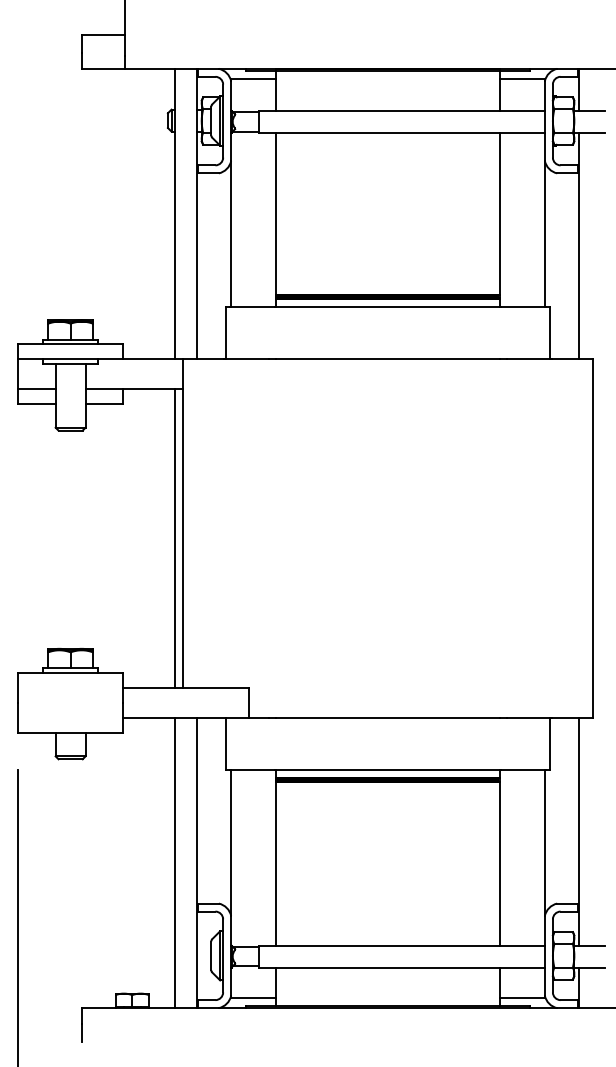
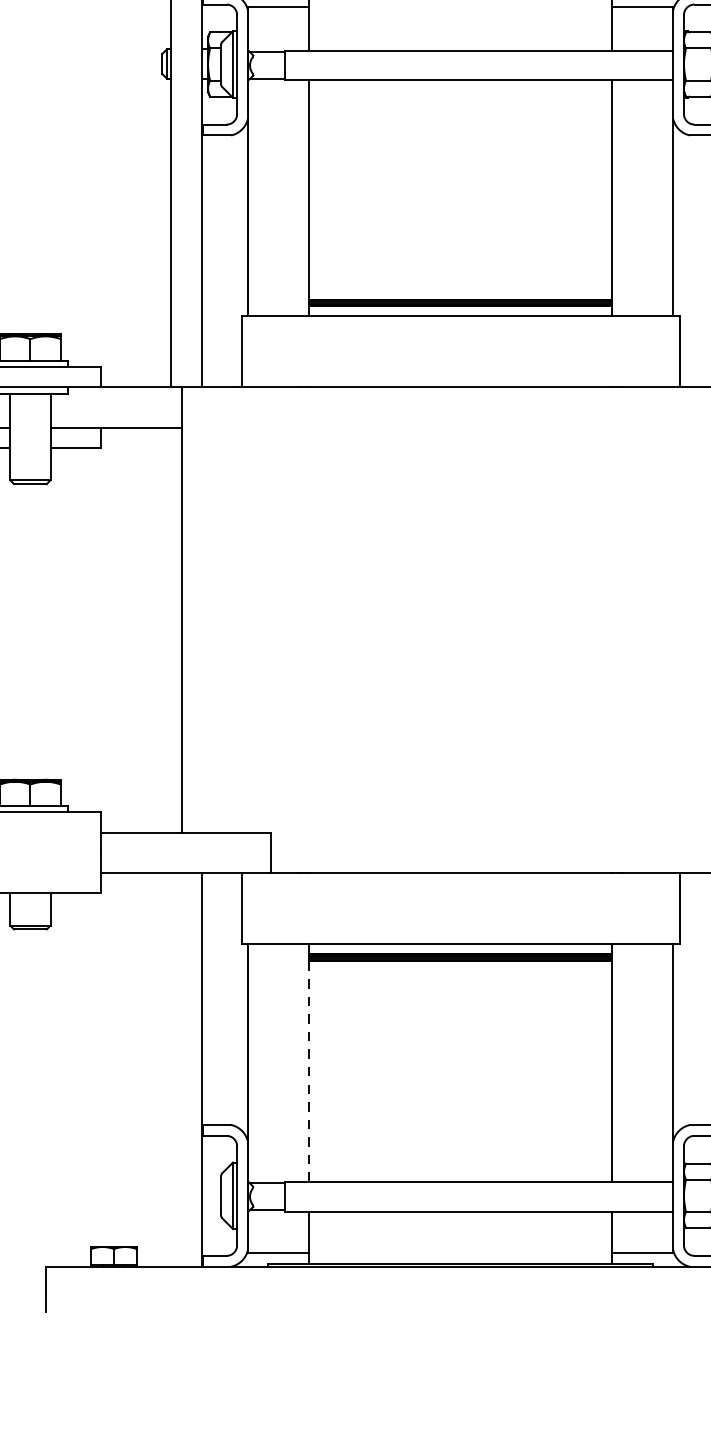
line: (174, 538) -> (171, 630), removed
line: (174, 862) -> (171, 1069), removed
line: (275, 863) -> (308, 1070), solid -> dashed

